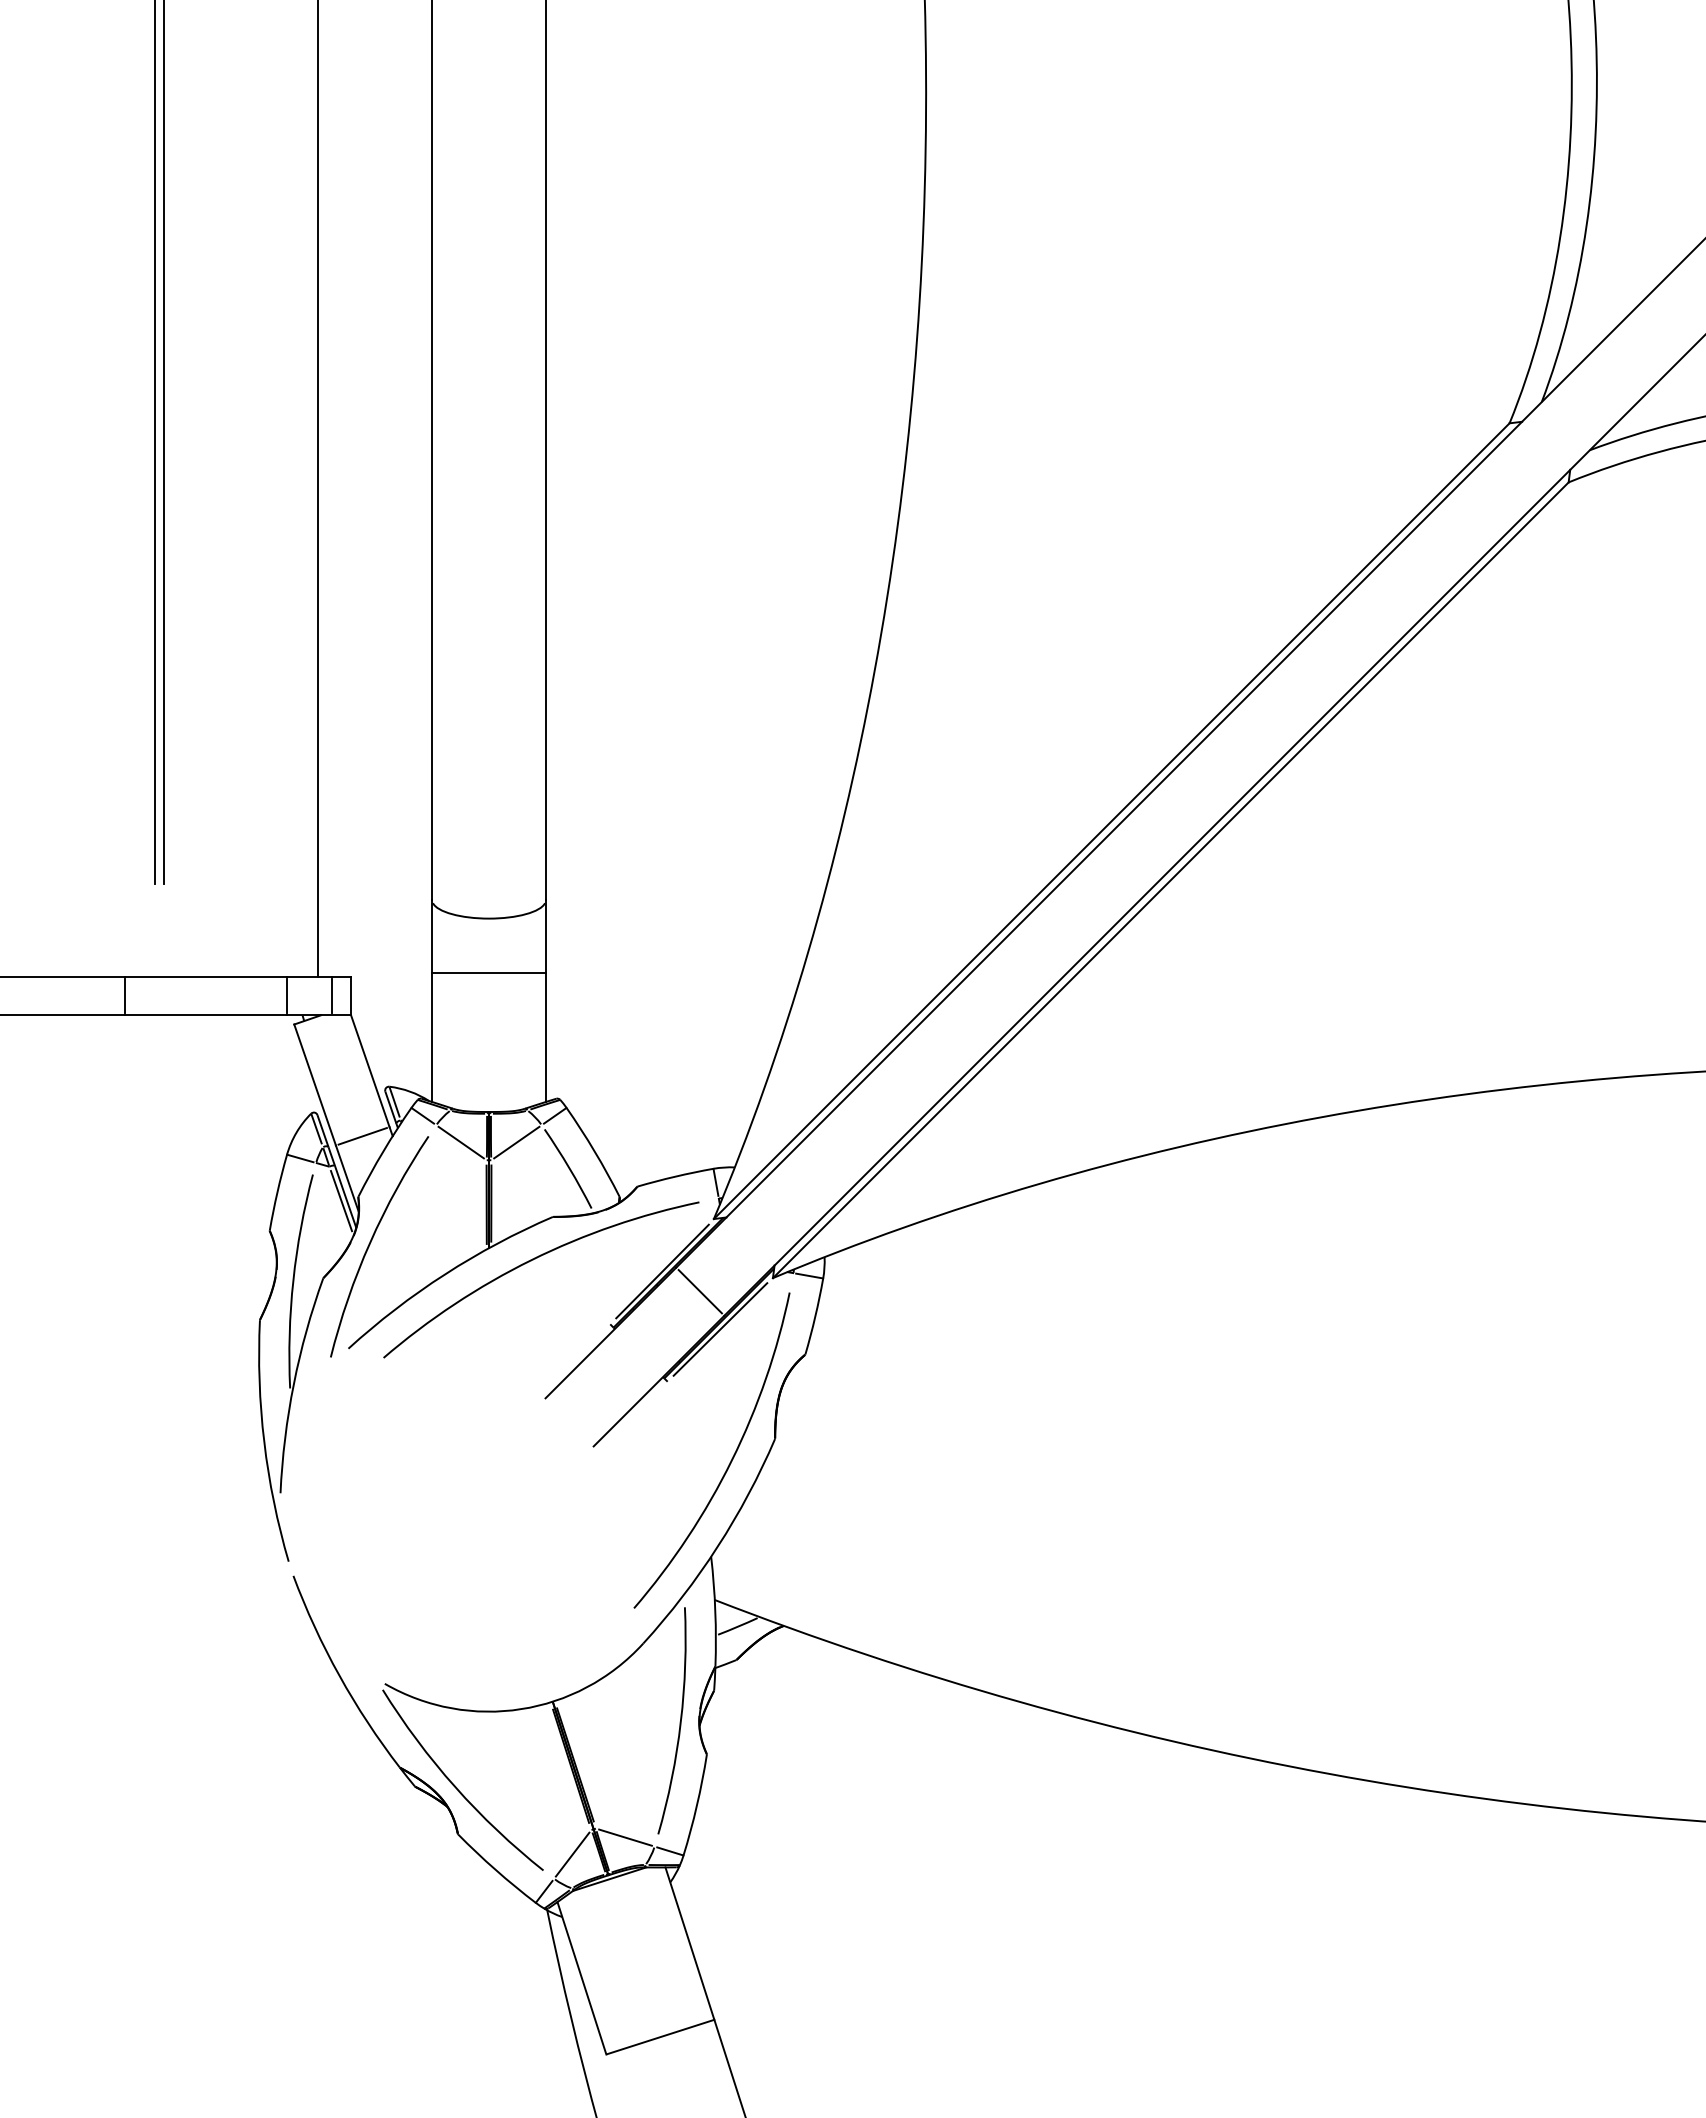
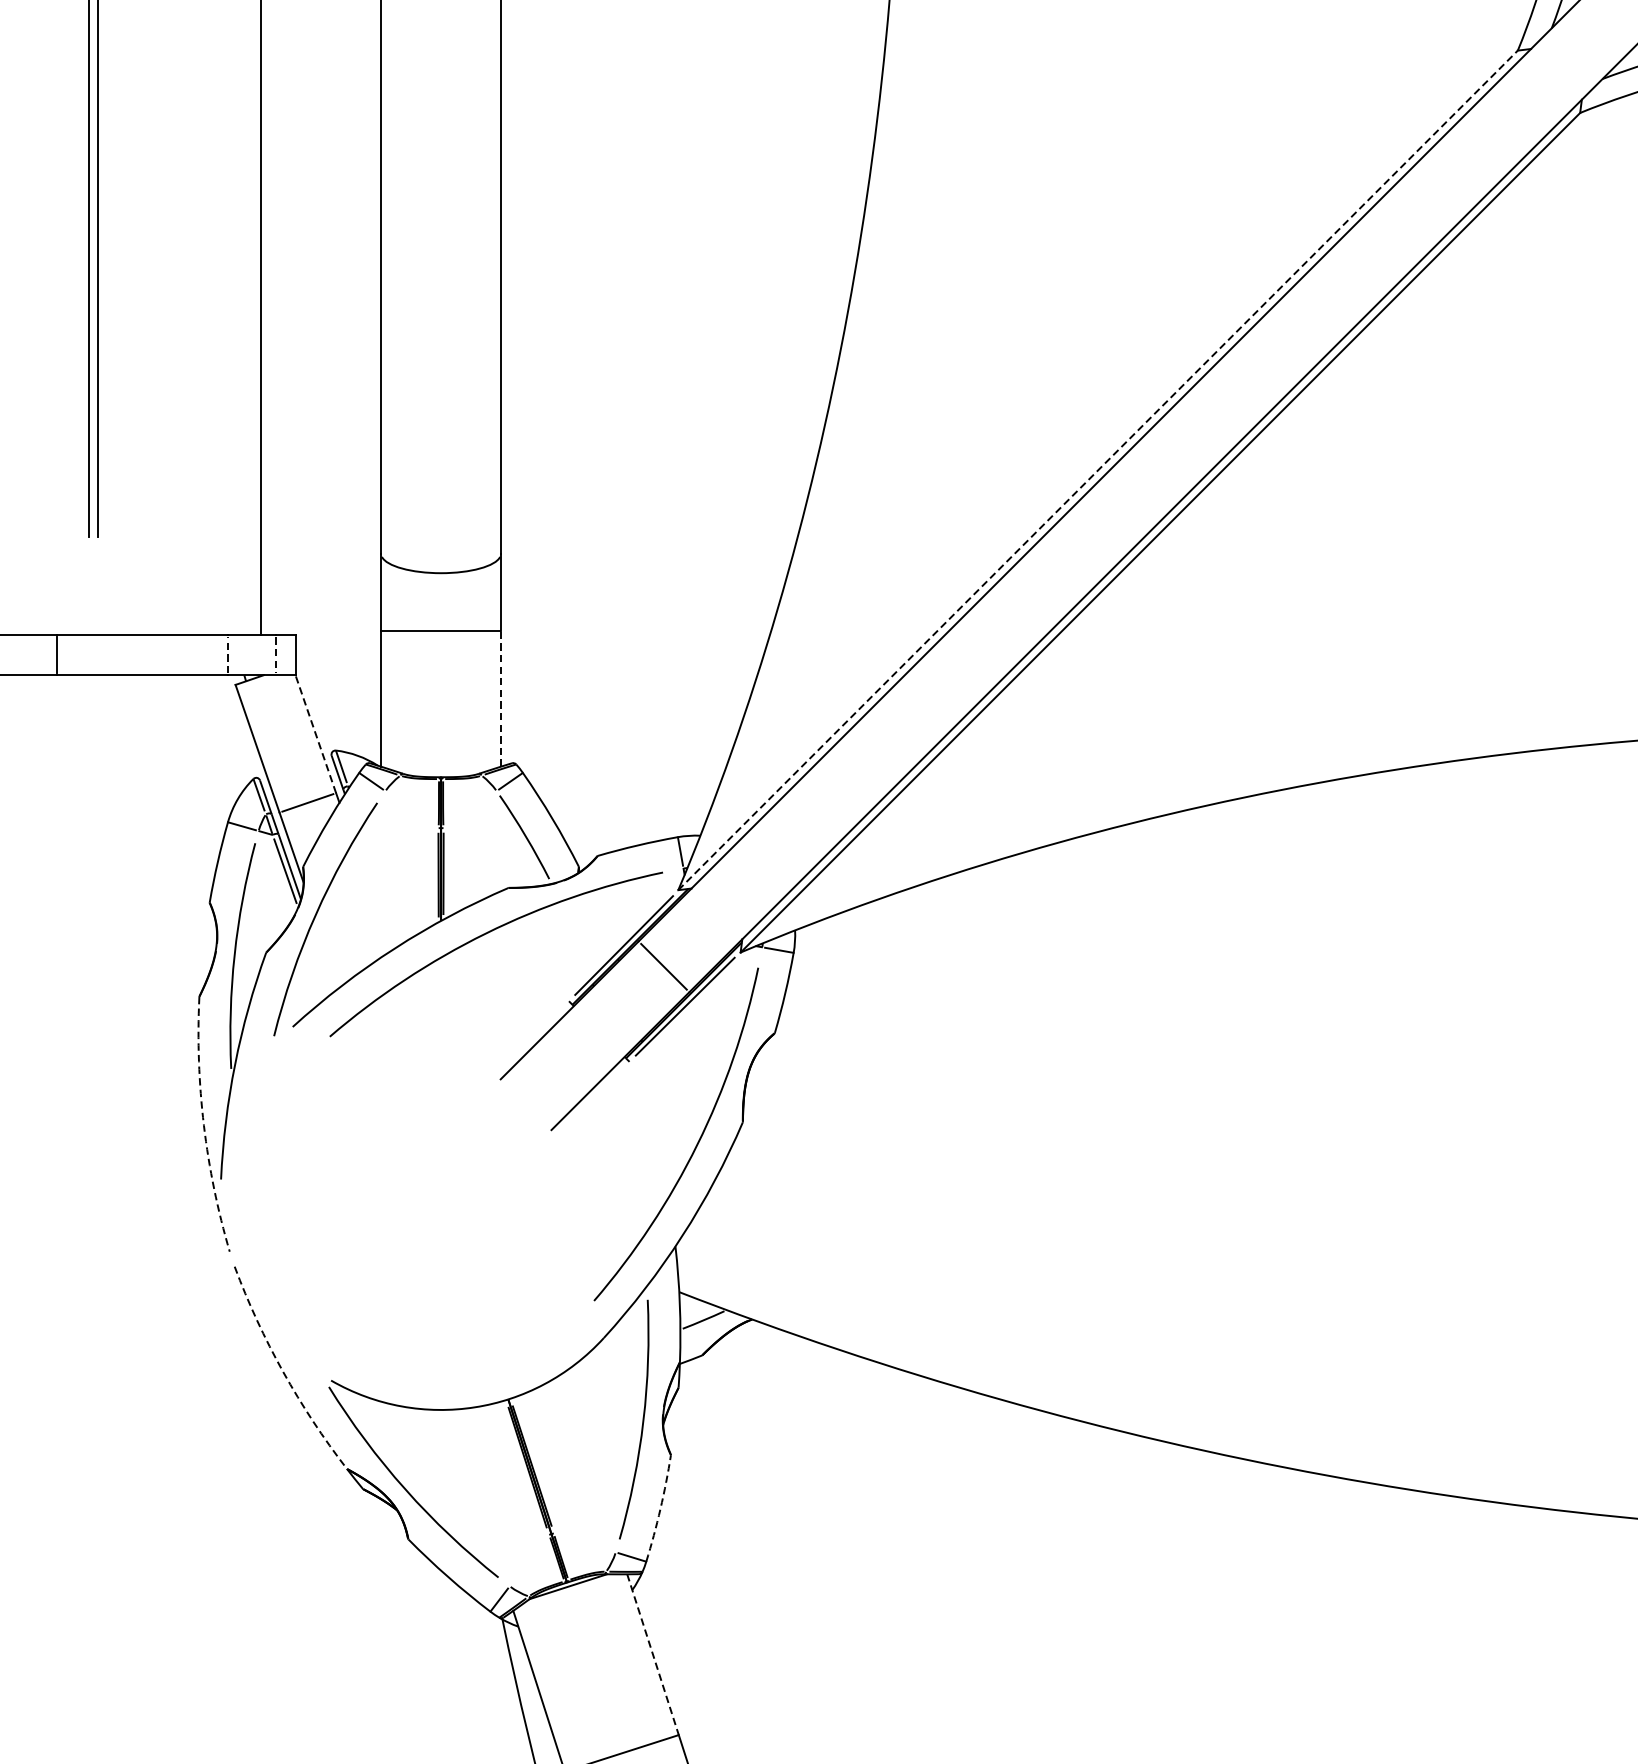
line: (1111, 821) -> (1097, 470), solid -> dashed
line: (287, 995) -> (228, 654), solid -> dashed
line: (332, 996) -> (275, 655), solid -> dashed
line: (545, 1037) -> (500, 698), solid -> dashed
line: (370, 1070) -> (316, 733), solid -> dashed
line: (460, 1142) -> (410, 809), removed
line: (516, 1142) -> (470, 809), removed
arc: (264, 1442) -> (204, 1125), solid -> dashed
arc: (339, 1675) -> (283, 1371), solid -> dashed
arc: (697, 1805) -> (661, 1508), solid -> dashed
line: (625, 1837) -> (585, 1542), removed
line: (572, 1854) -> (529, 1560), removed
line: (690, 1944) -> (653, 1655), solid -> dashed

